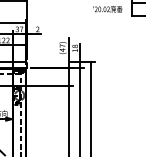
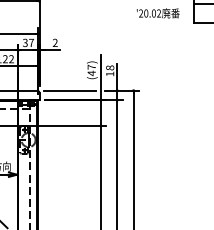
line: (47, 61) -> (69, 90), added

